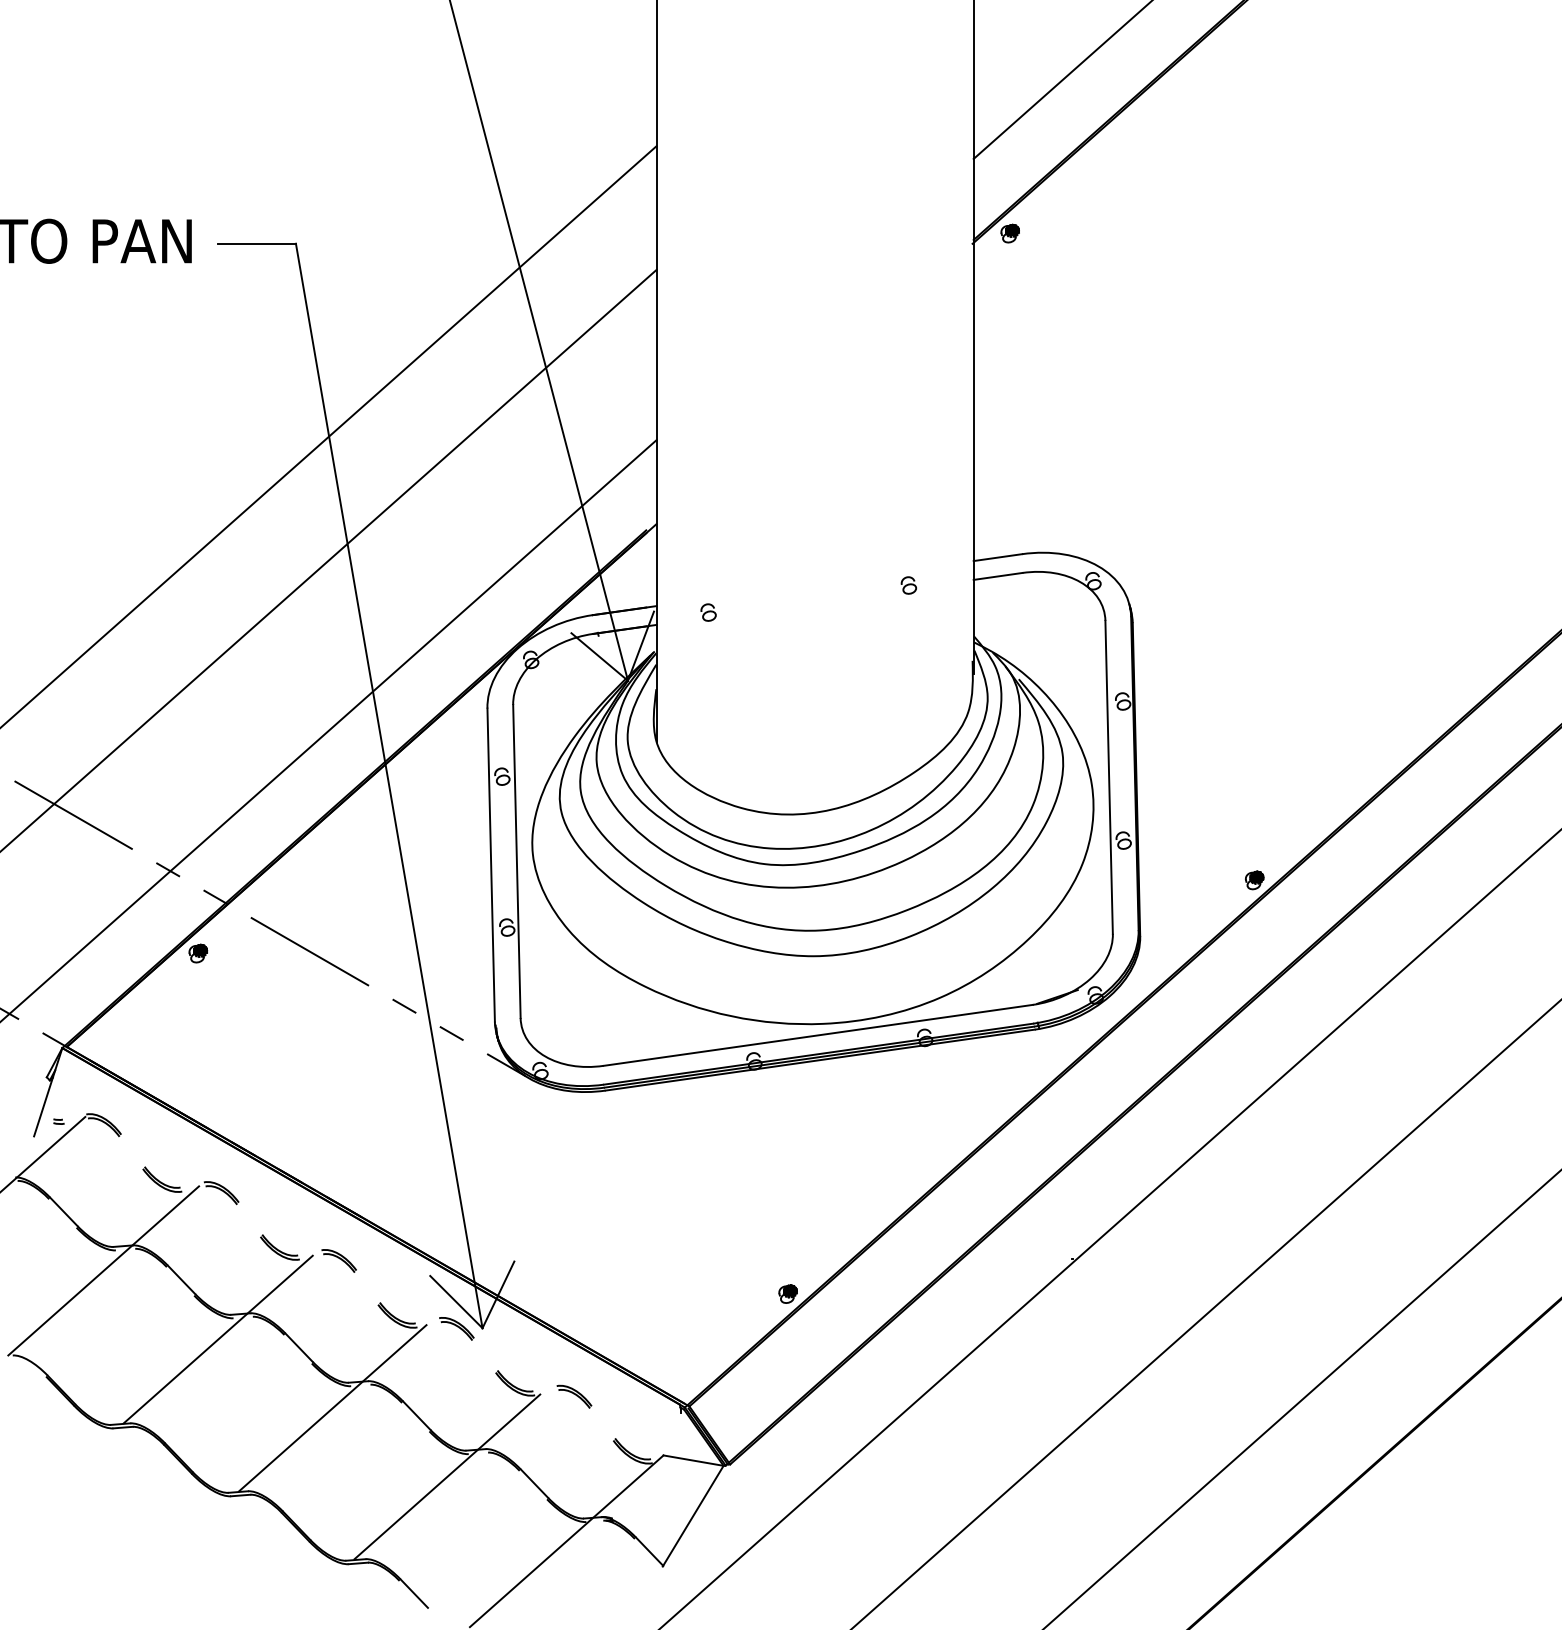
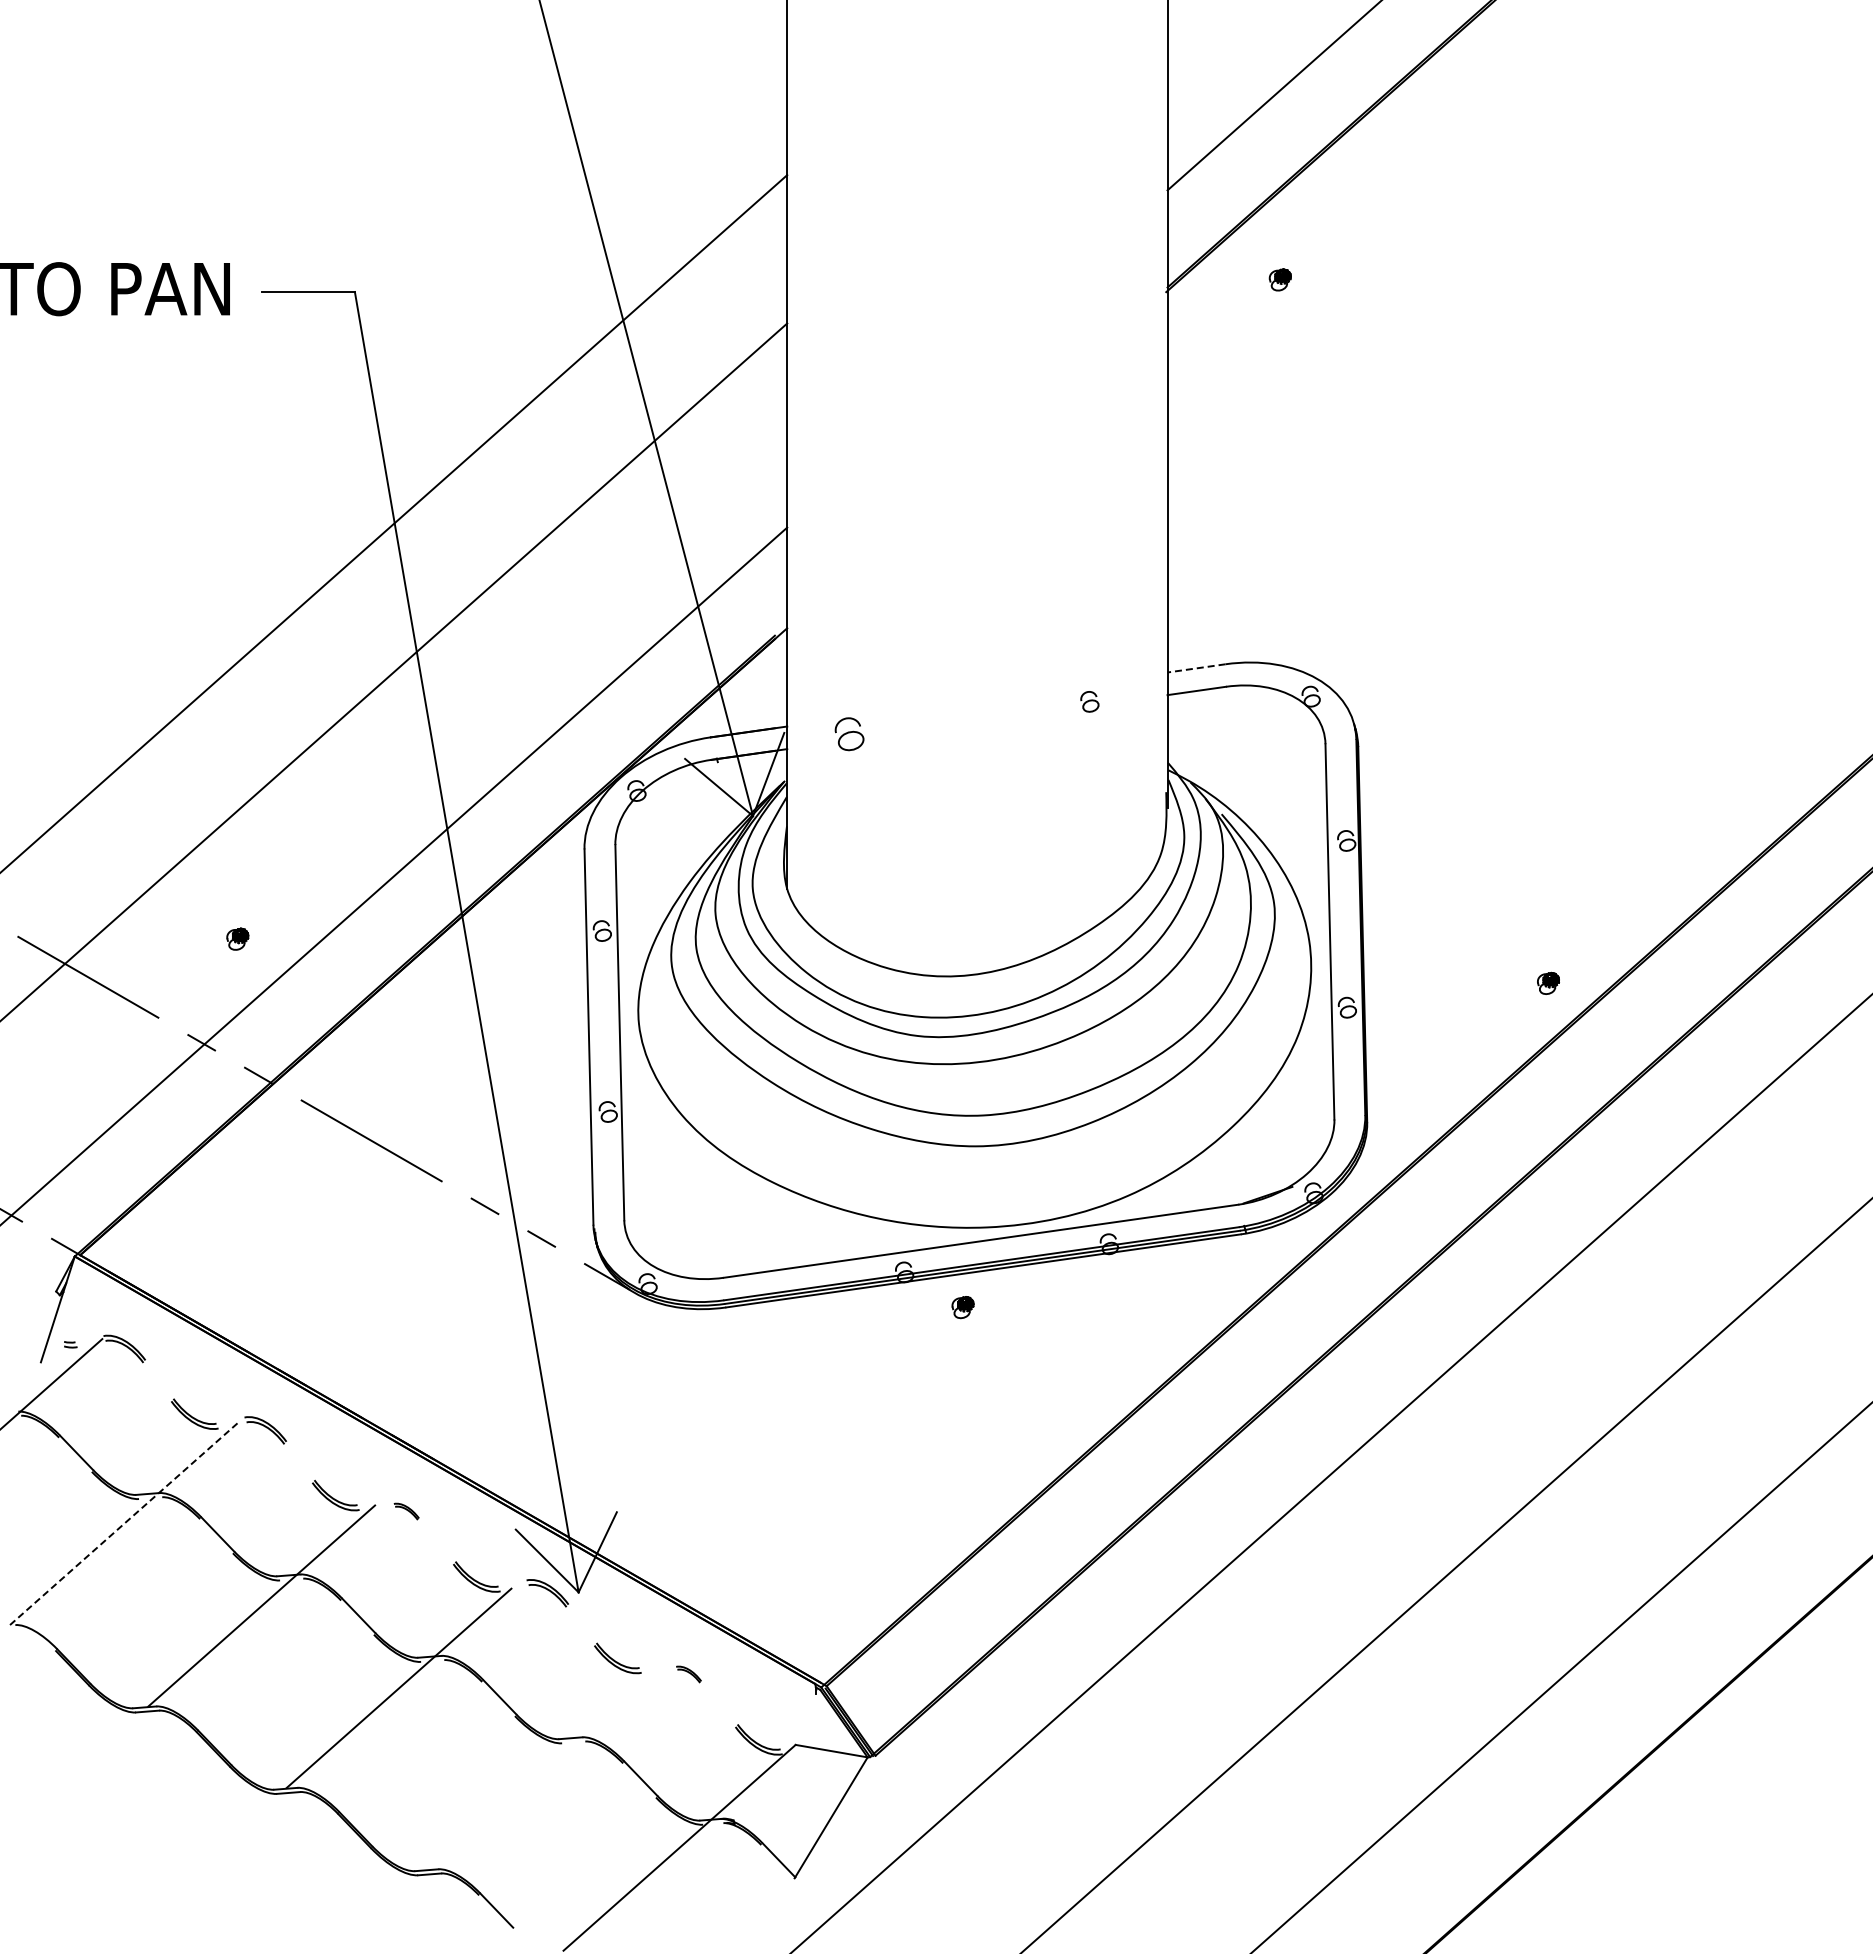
part: (1009, 233) -> (1279, 279), moved
line: (997, 557) -> (1196, 668), solid -> dashed
part: (708, 612) -> (849, 734), size x1.6
part: (1254, 879) -> (1548, 982), moved
part: (198, 953) -> (237, 938), moved
part: (338, 1260) -> (406, 1511), size x0.6
line: (103, 1270) -> (124, 1523), solid -> dashed
part: (787, 1294) -> (962, 1307), moved
part: (574, 1396) -> (688, 1674), size x0.6
line: (447, 1476) -> (536, 1770), removed

